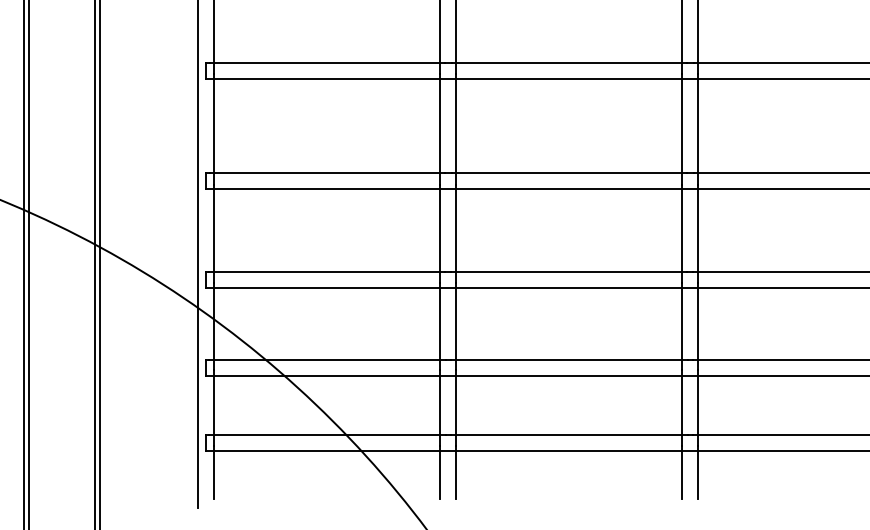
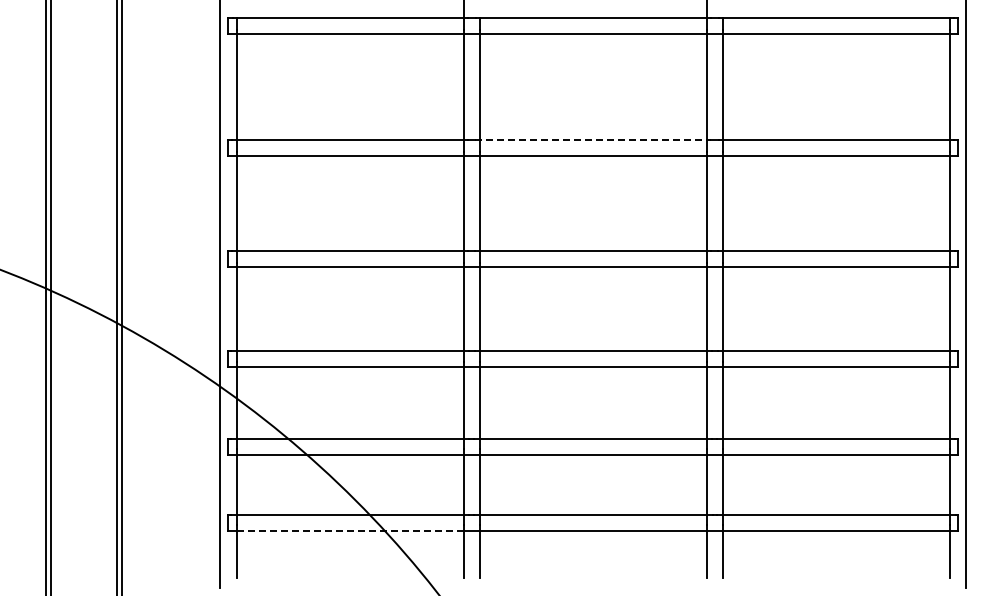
line: (569, 62) -> (593, 140), solid -> dashed
line: (327, 451) -> (350, 530), solid -> dashed

